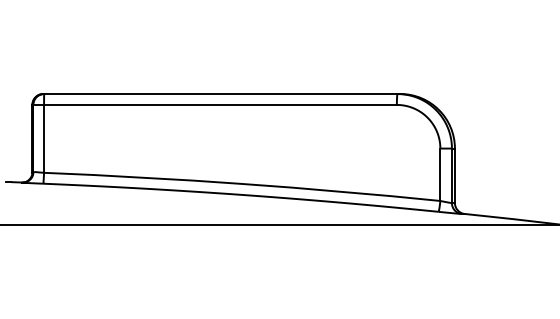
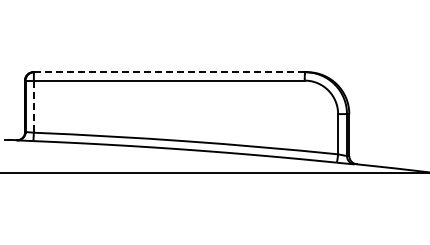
line: (220, 94) -> (169, 72), solid -> dashed
line: (43, 139) -> (33, 107), solid -> dashed

